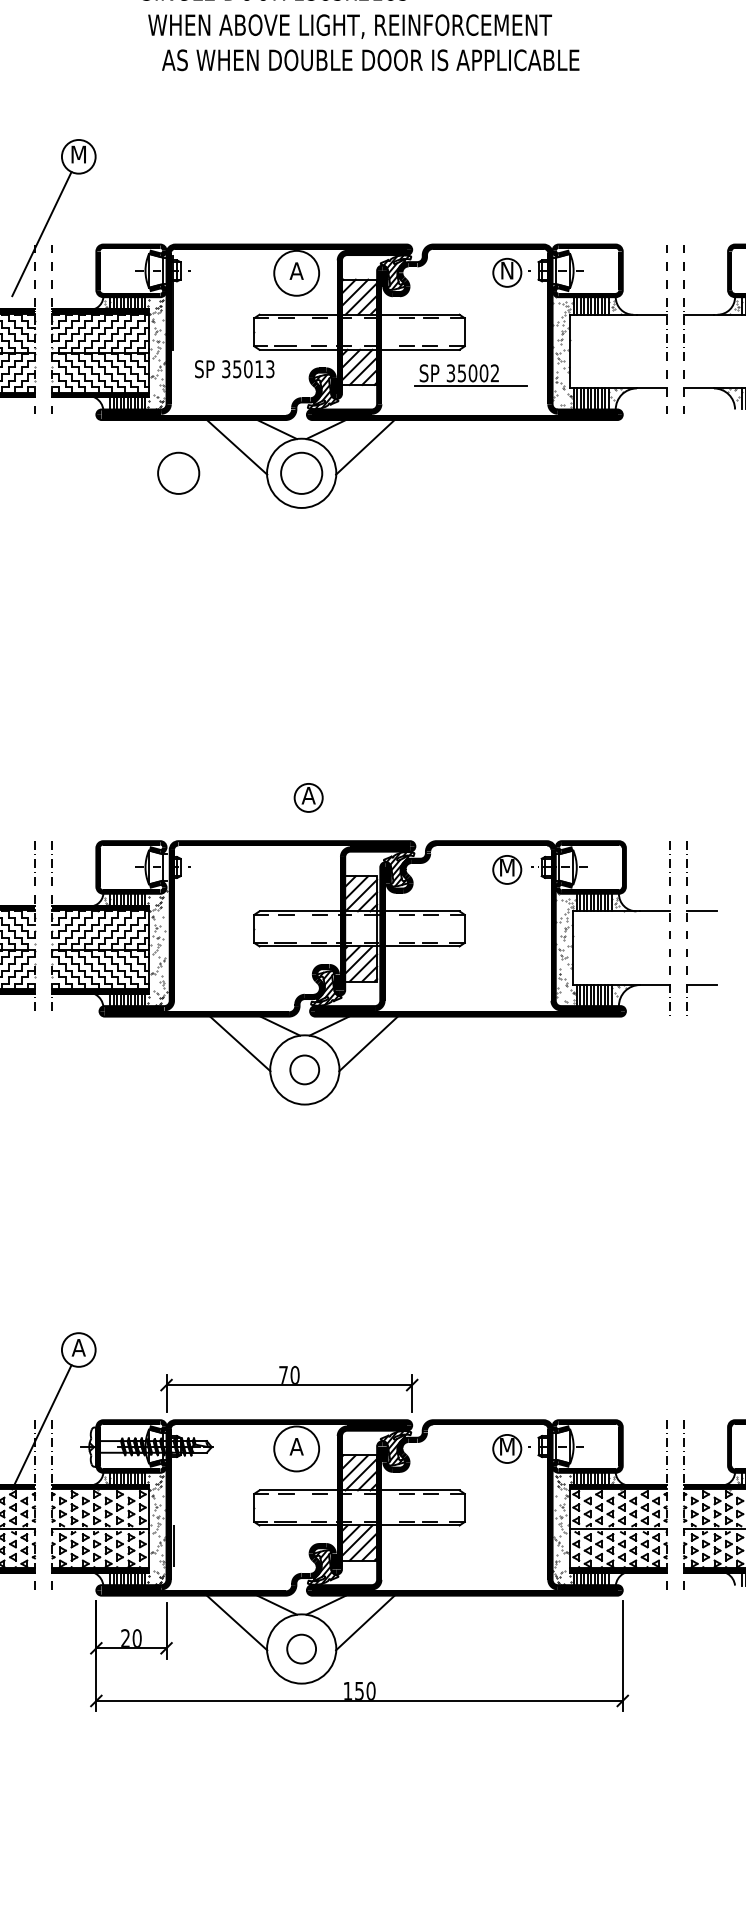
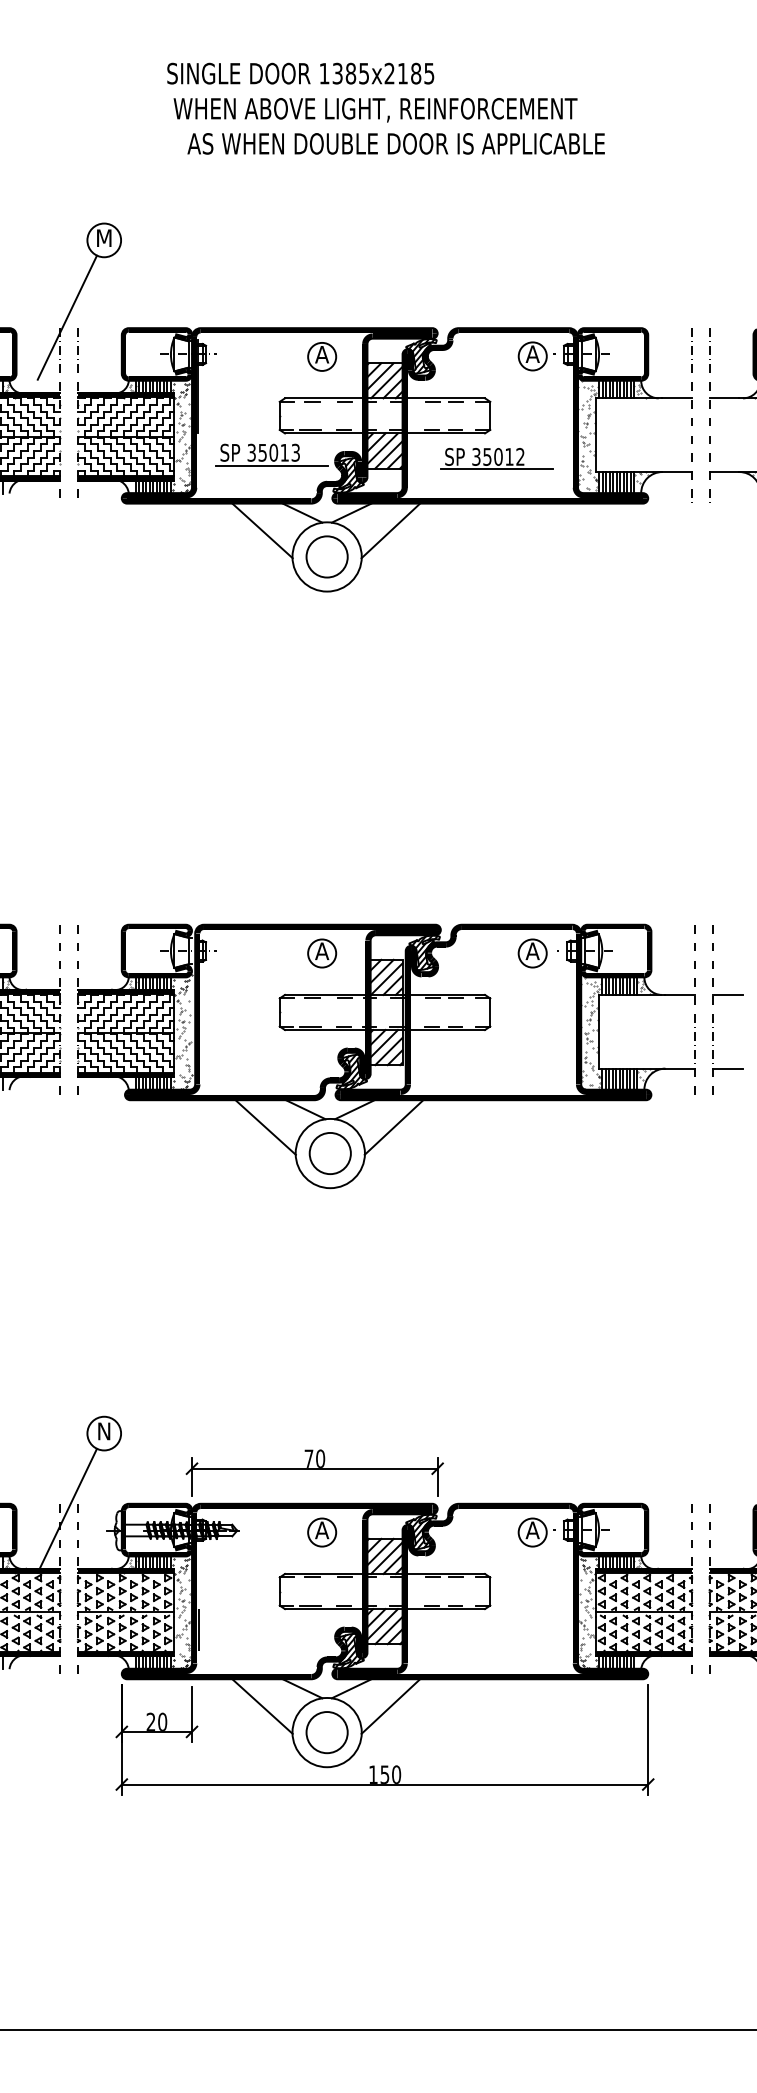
text: (507, 269) -> (532, 353), N -> A
circle: (297, 272) -> (322, 356), size x0.62
text: (484, 372) -> (509, 456), 35002 -> 35012
line: (246, 381) -> (271, 465), added
circle: (178, 472) -> (203, 556), removed
part: (309, 797) -> (322, 953), moved
text: (507, 866) -> (532, 950), M -> A
circle: (304, 1069) -> (329, 1153), size x1.43
text: (79, 1347) -> (104, 1431), A -> N
text: (507, 1445) -> (532, 1529), M -> A
circle: (297, 1448) -> (322, 1532), size x0.62
circle: (301, 1648) -> (326, 1732), size x1.43

